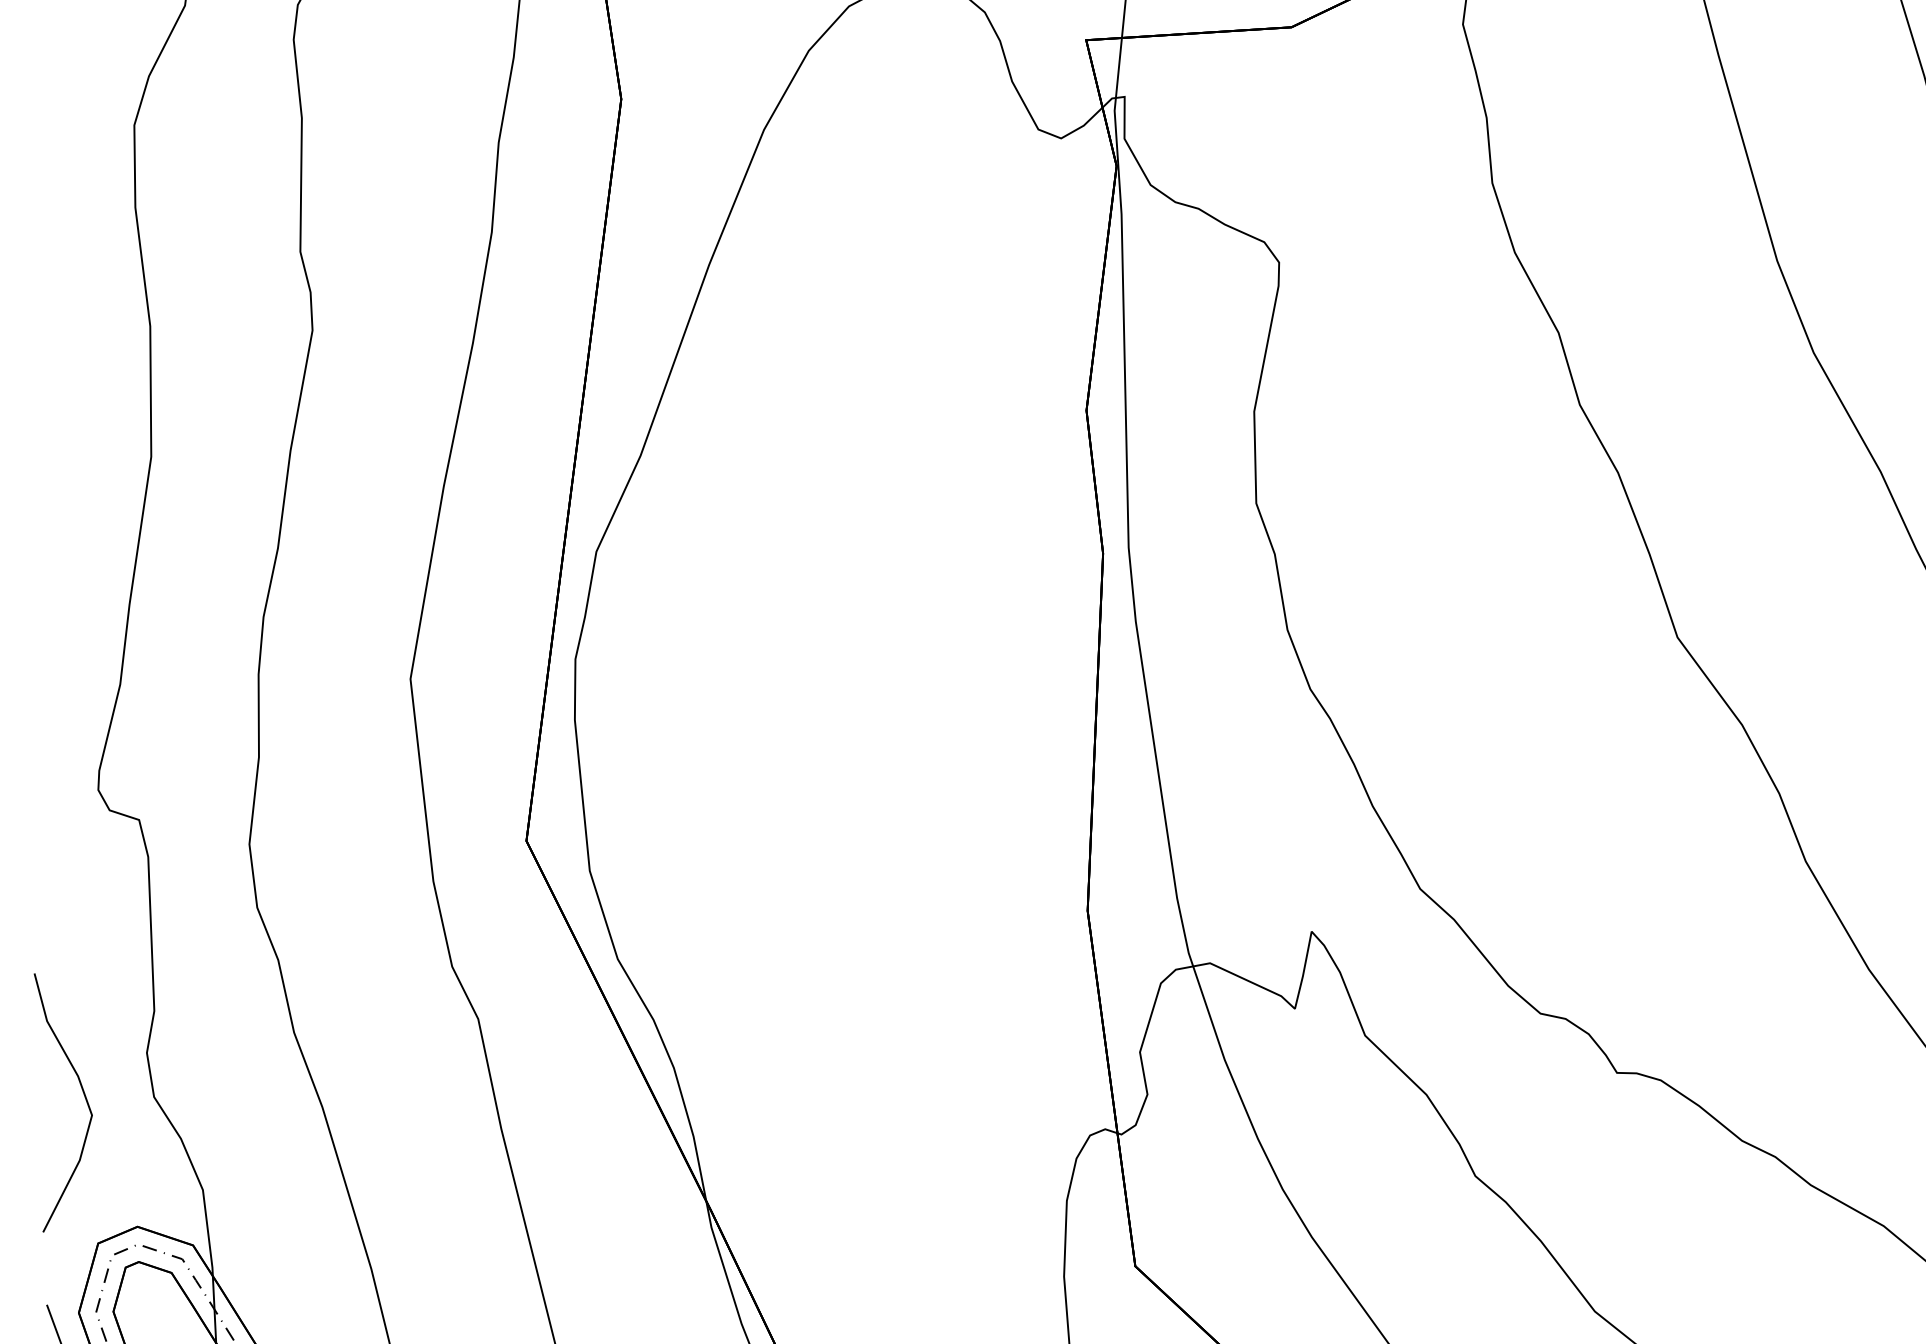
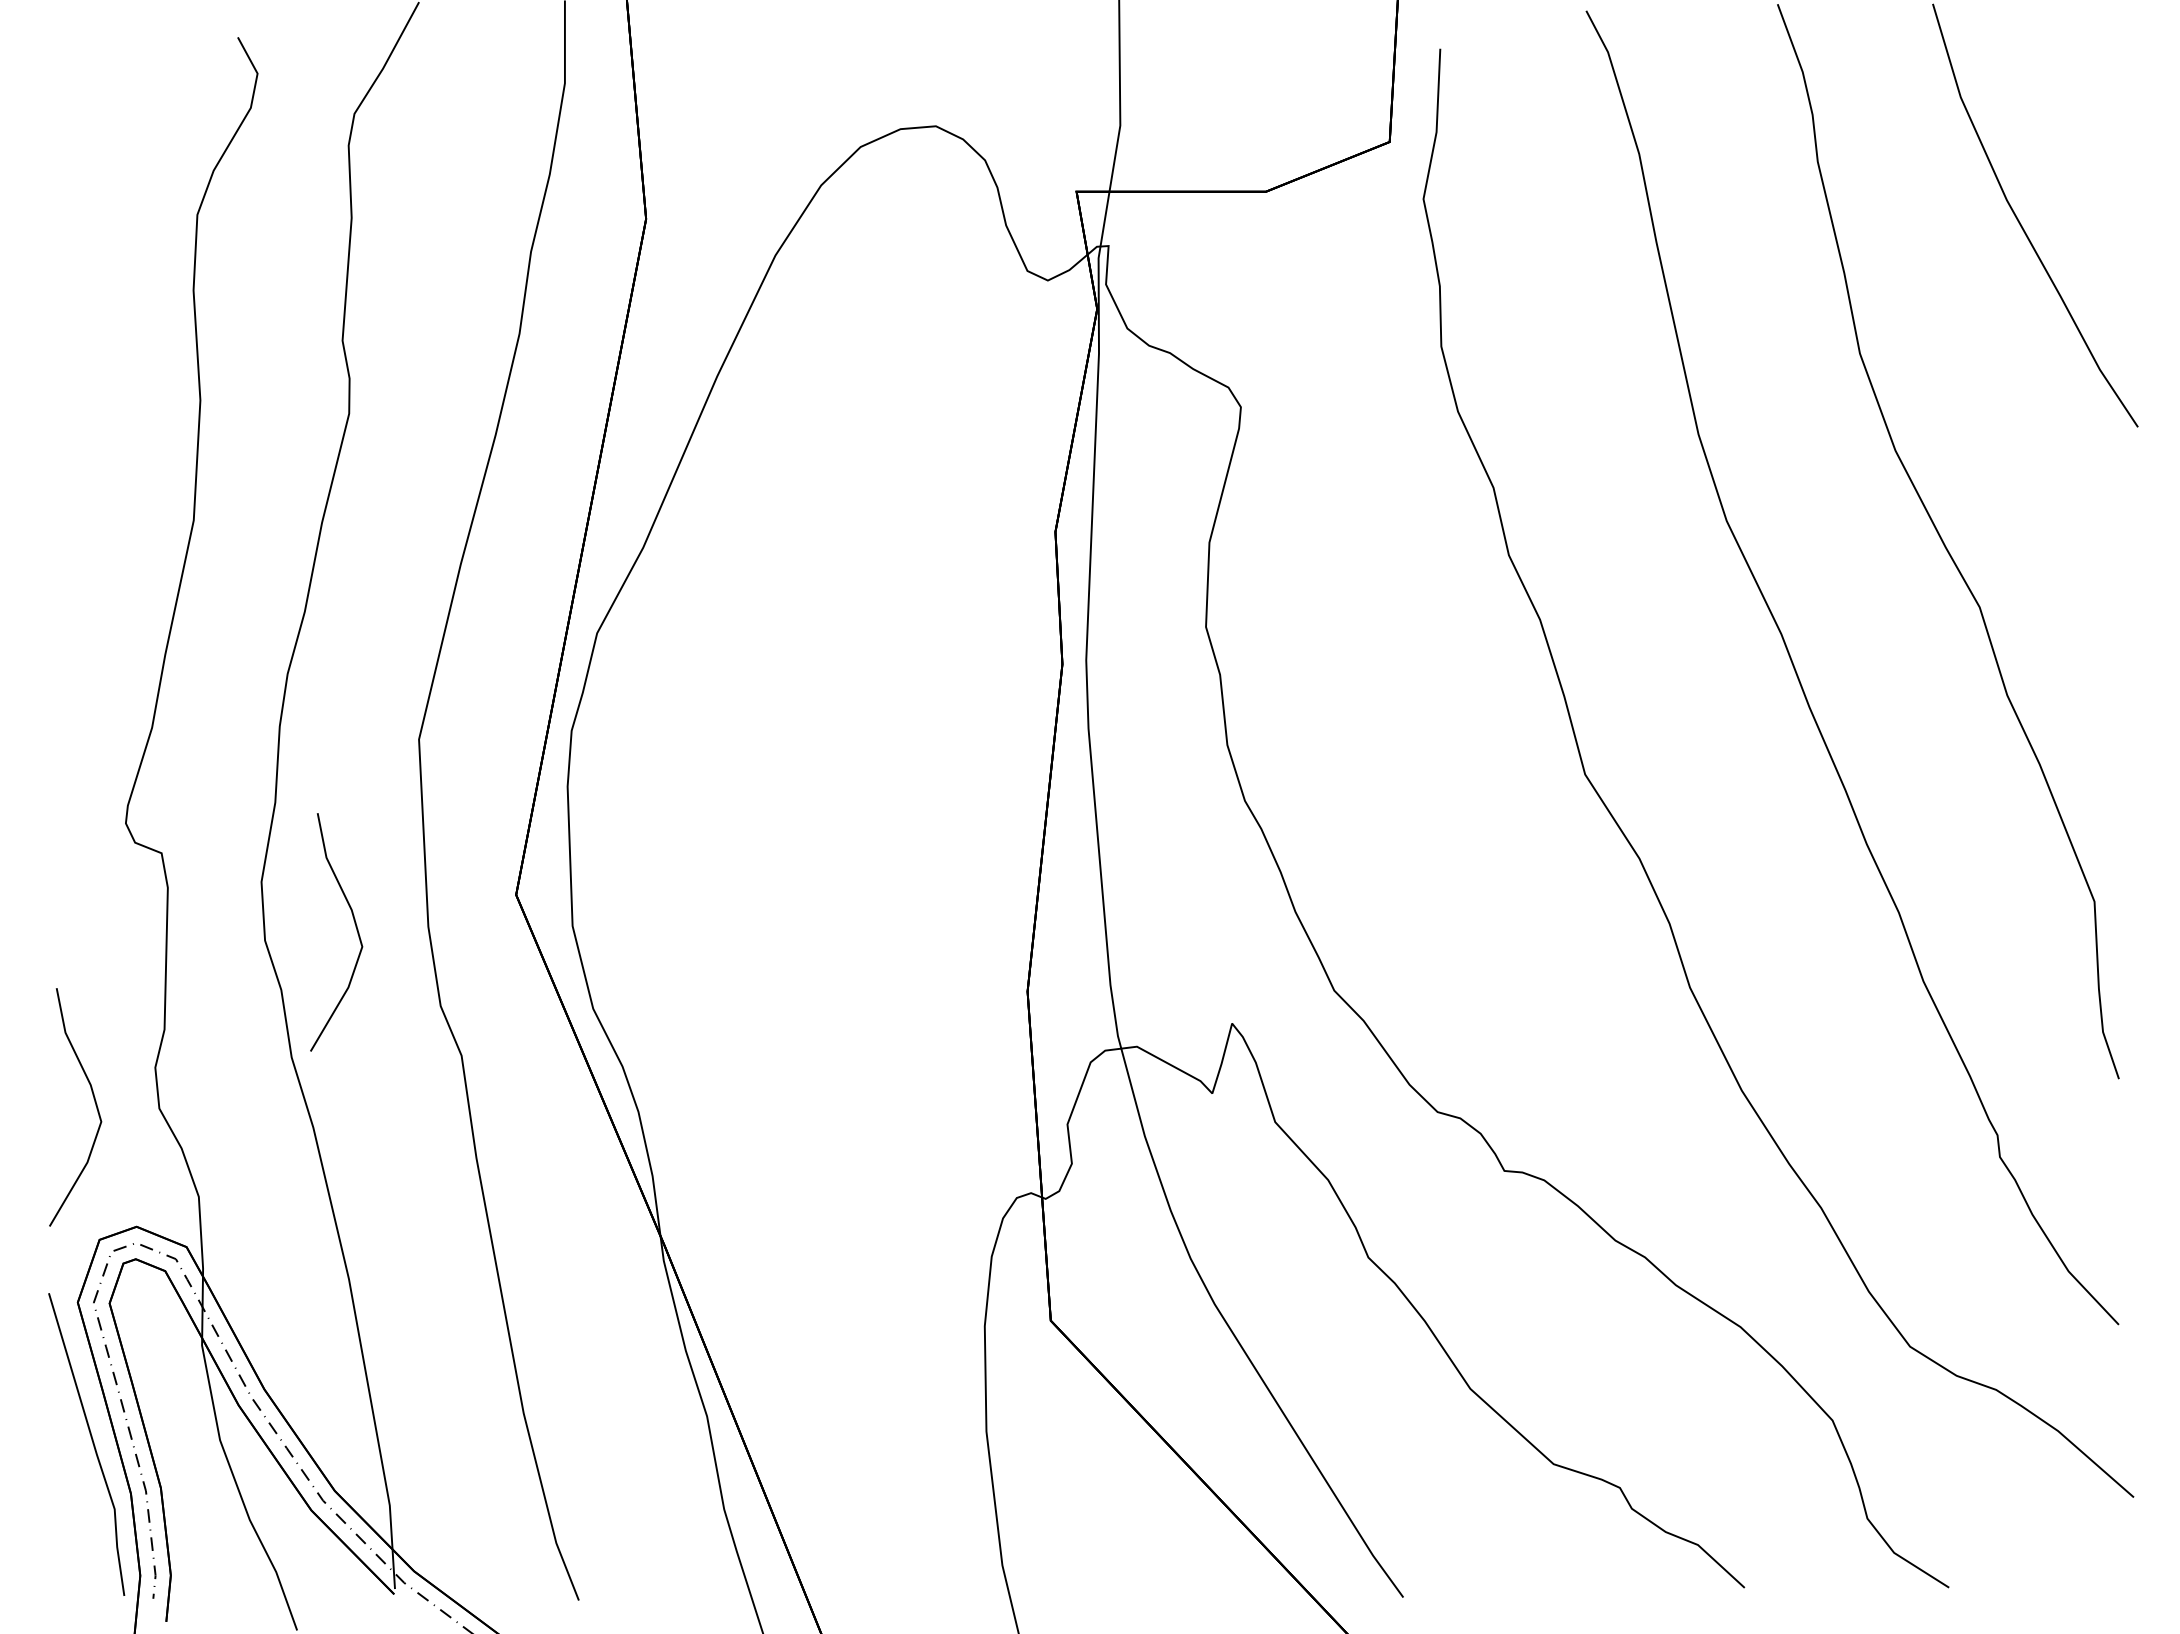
curve: (354, 887) -> (355, 927), added

